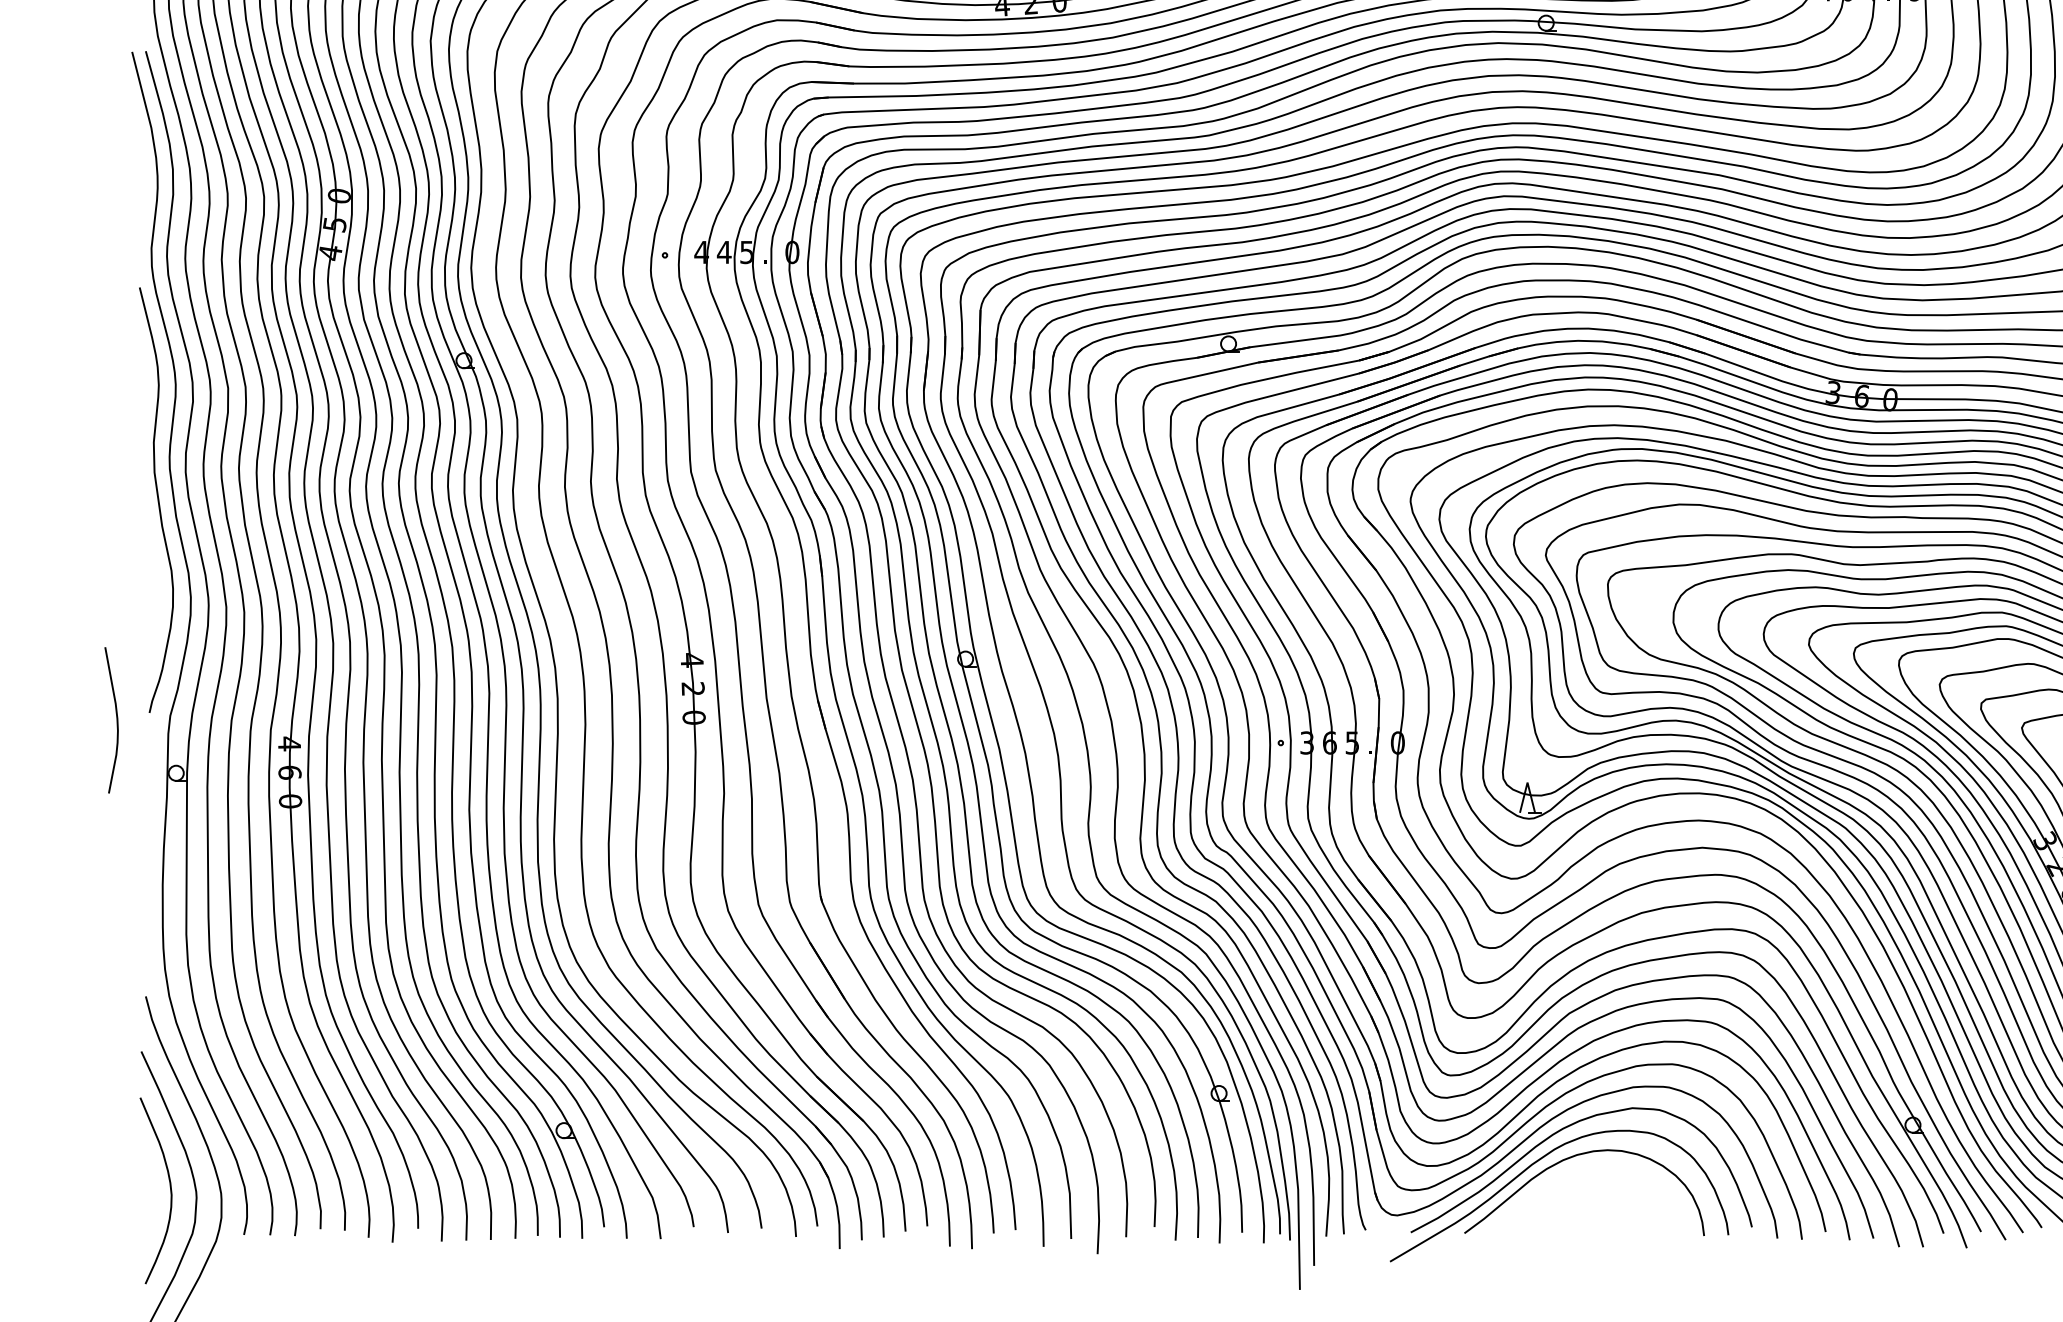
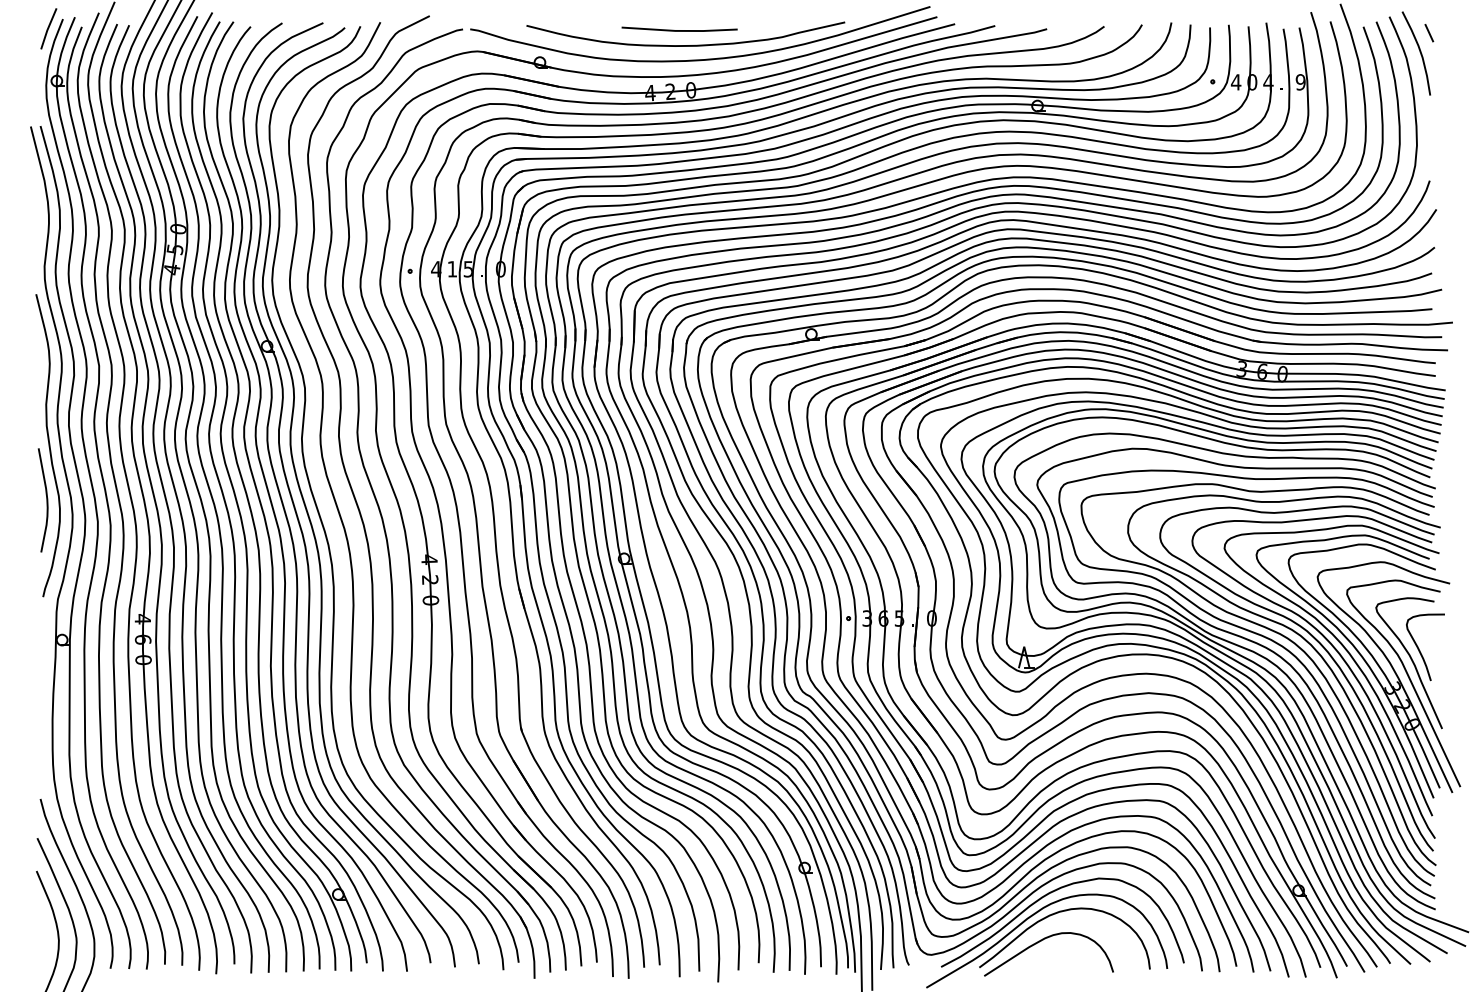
text: (724, 252) -> (452, 269), 4 -> 1
curve: (116, 720) -> (46, 500), moved
curve: (1551, 1196) -> (1041, 941), added

